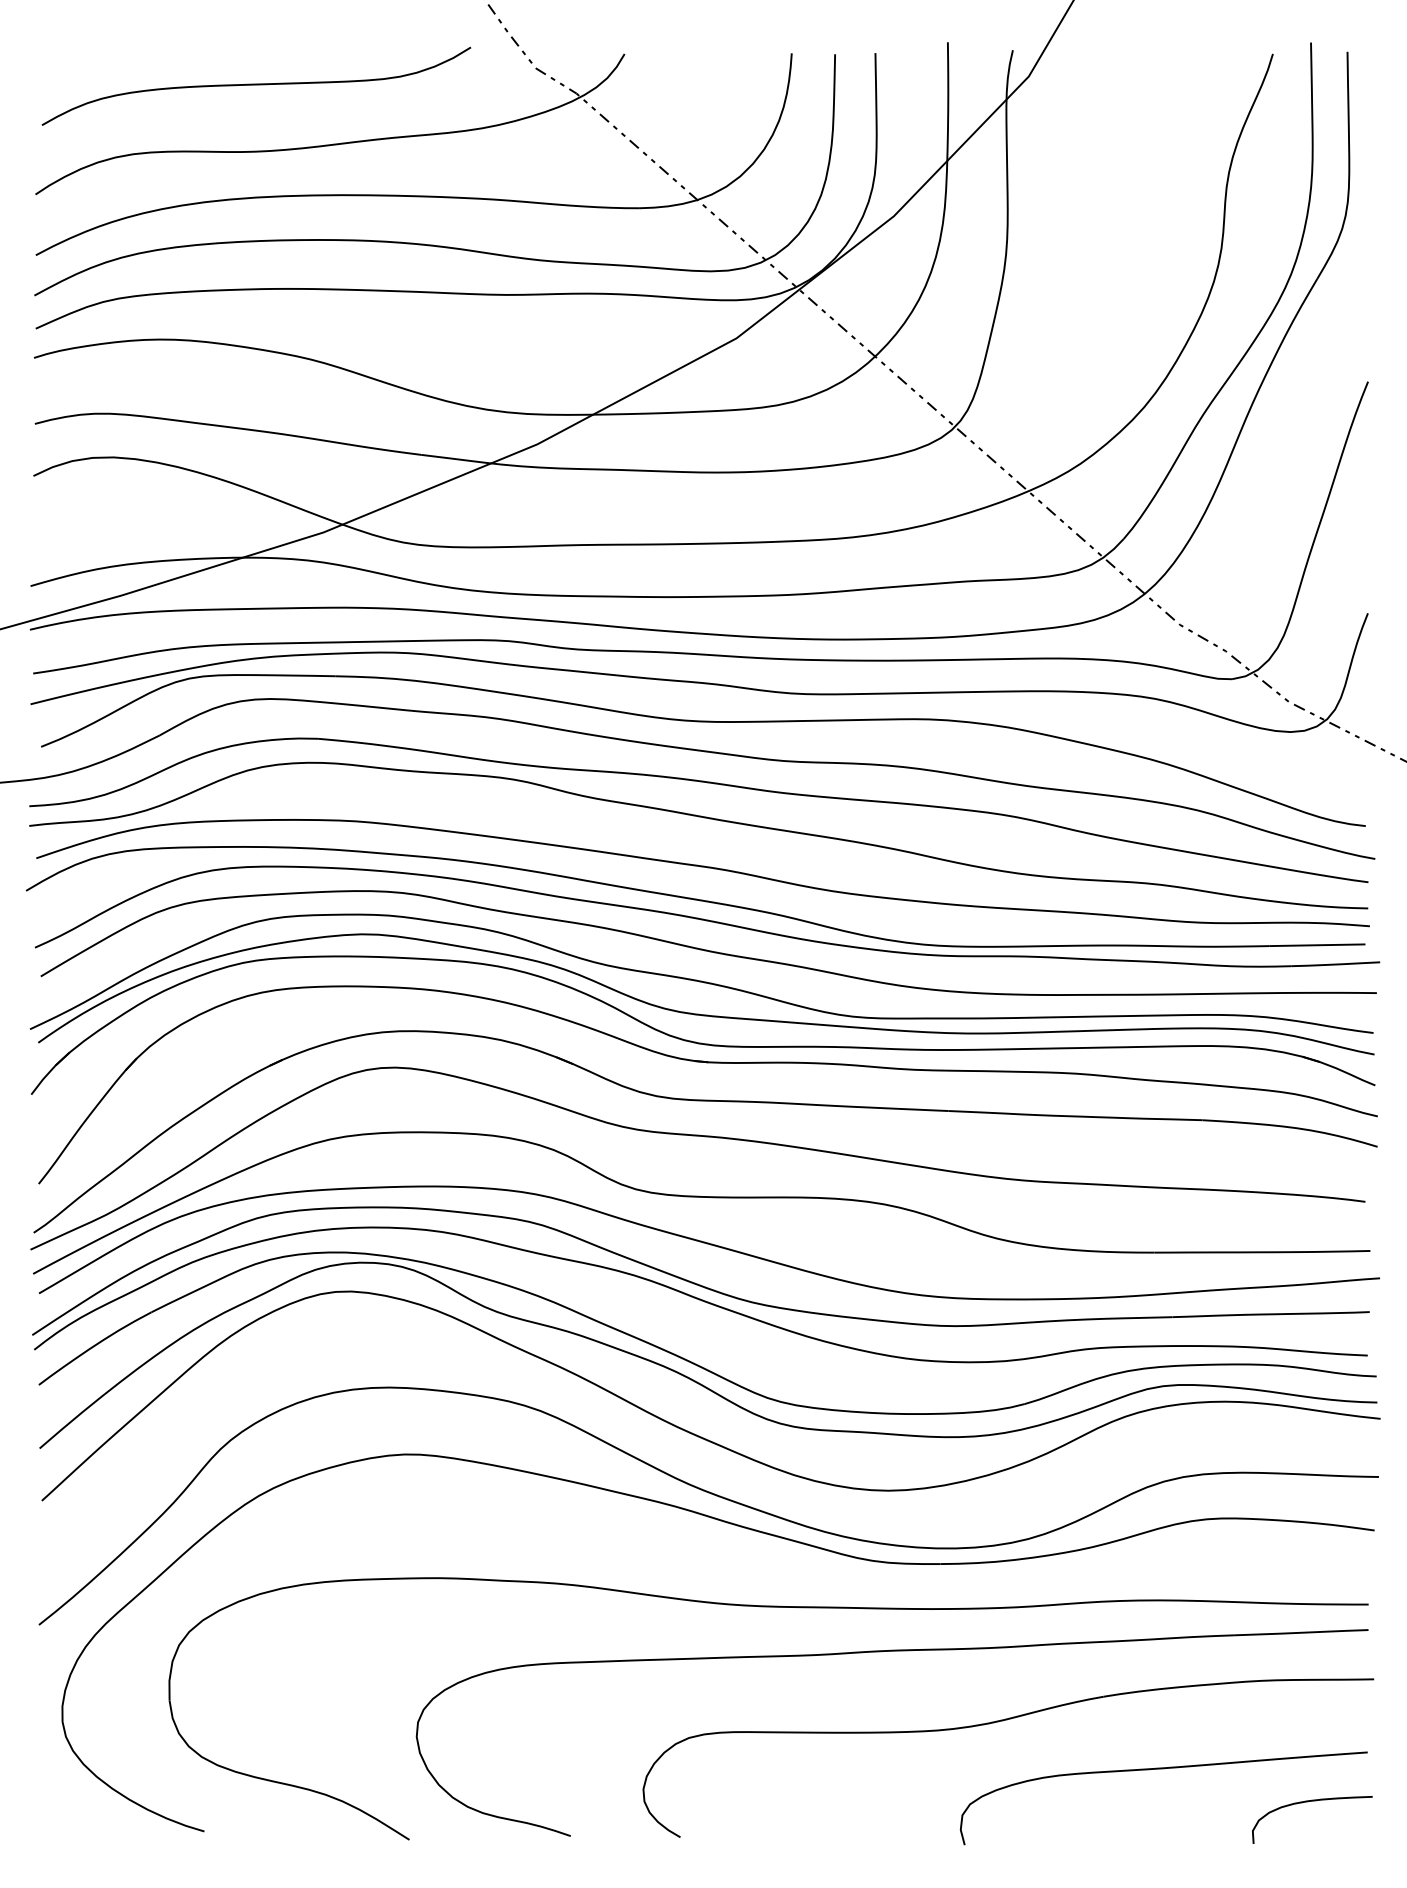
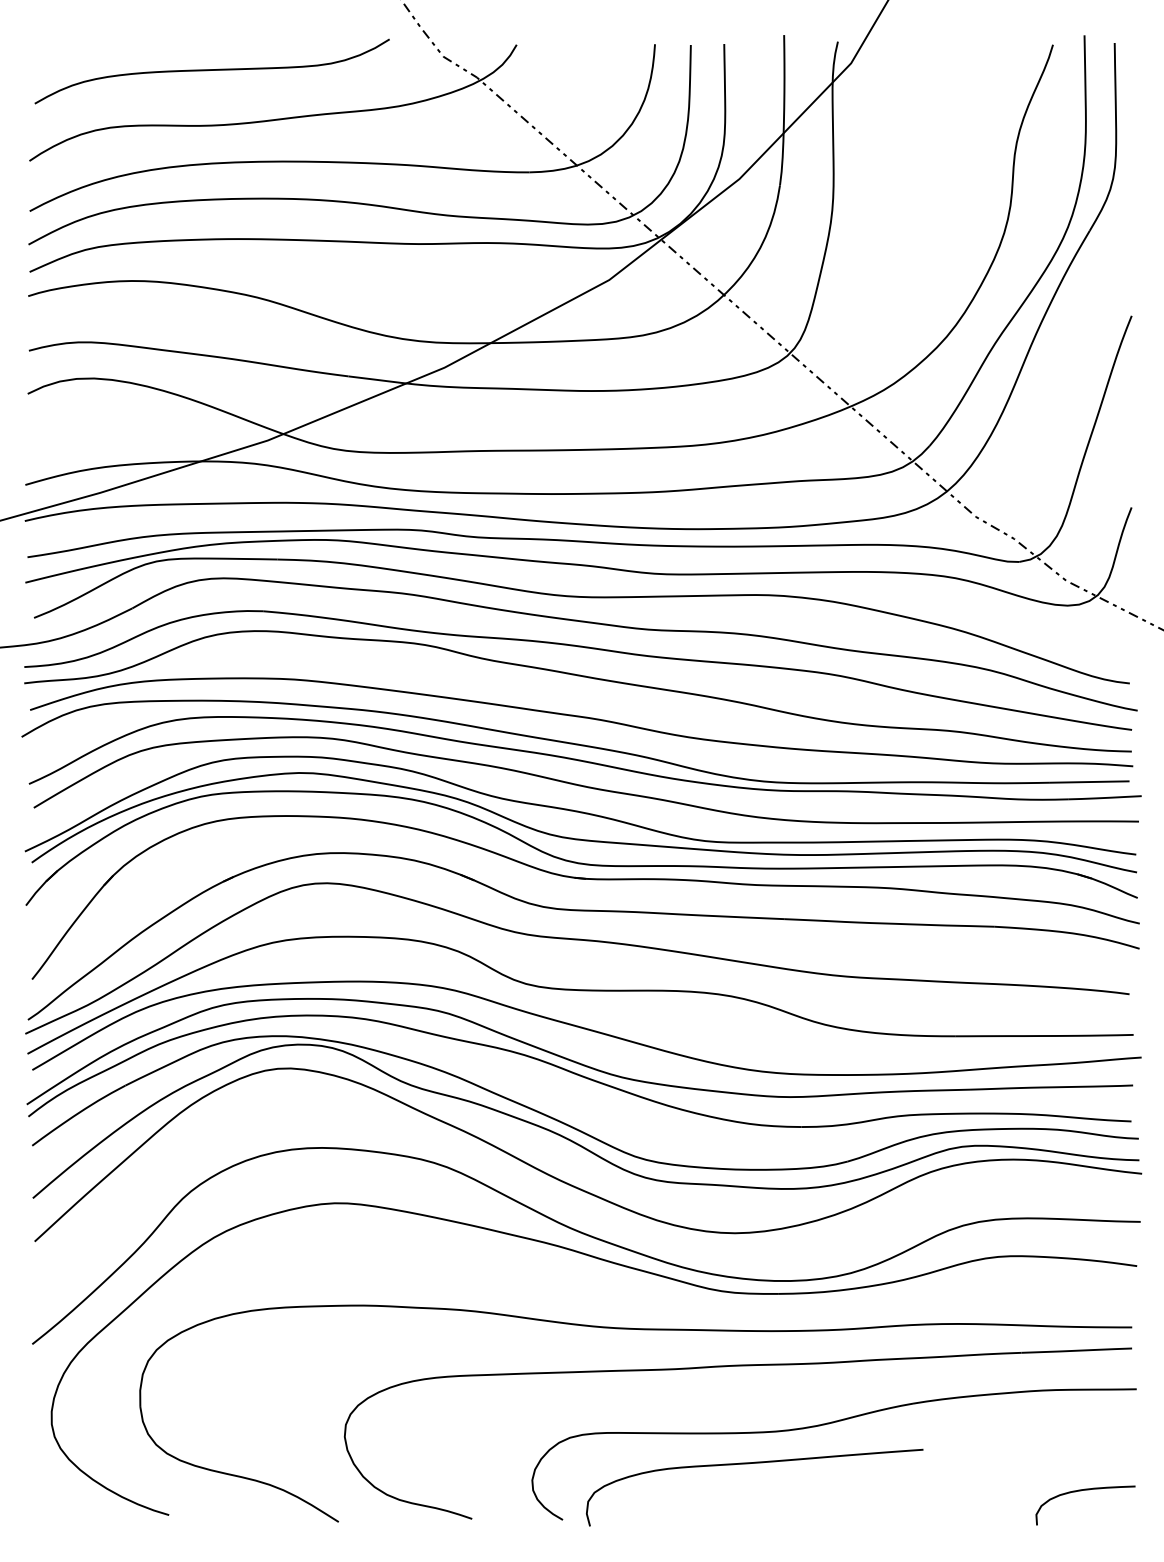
curve: (1157, 1770) -> (749, 1464), moved

